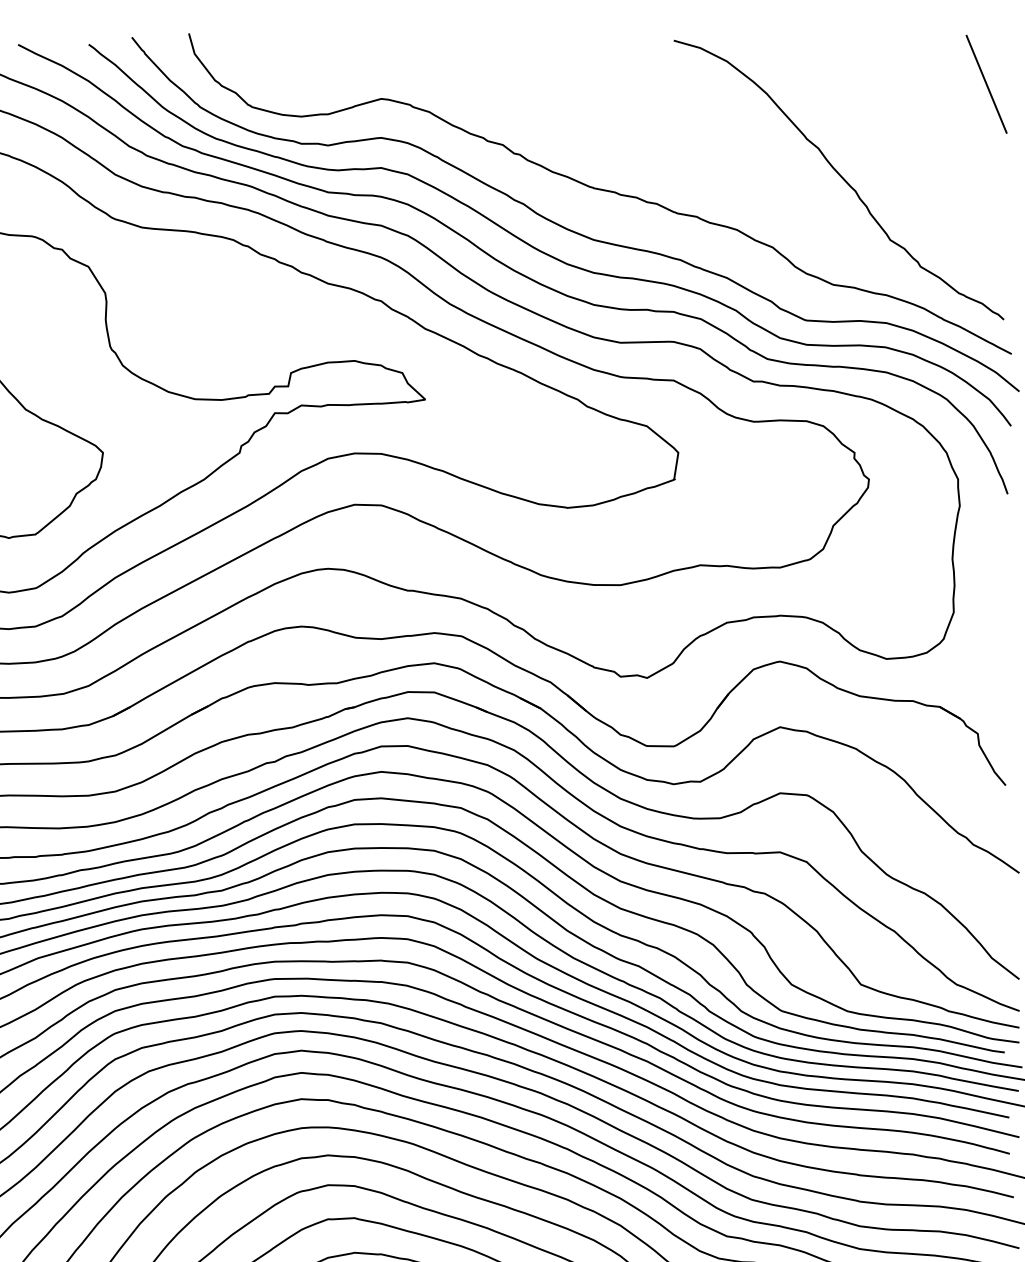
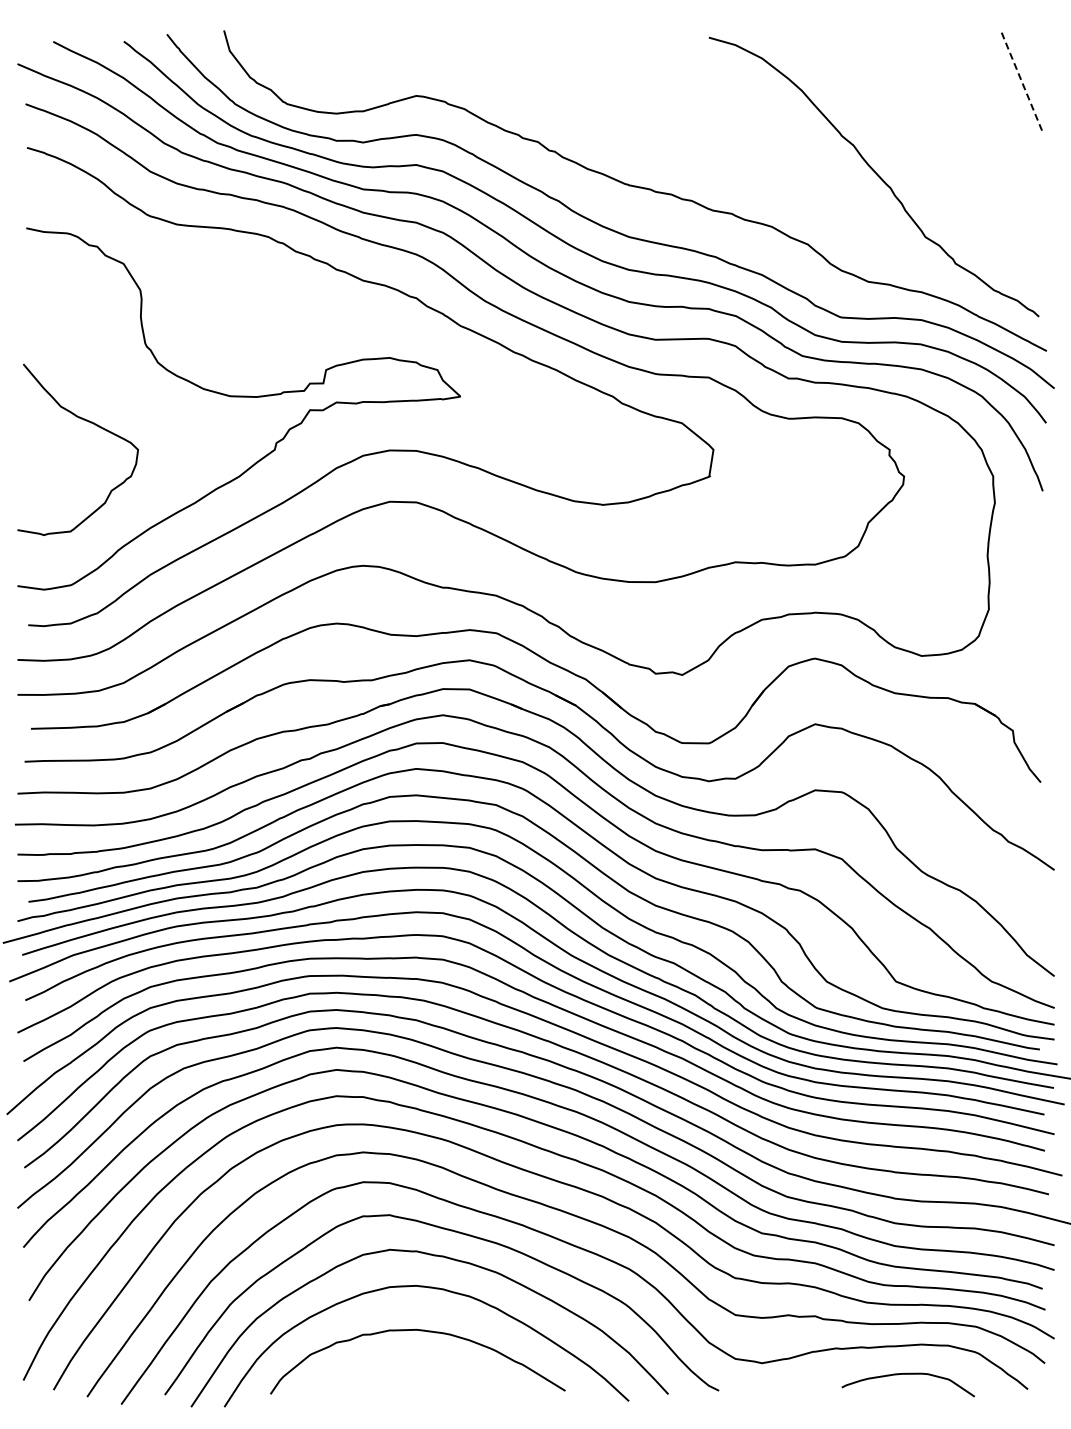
line: (986, 83) -> (1021, 80), solid -> dashed

